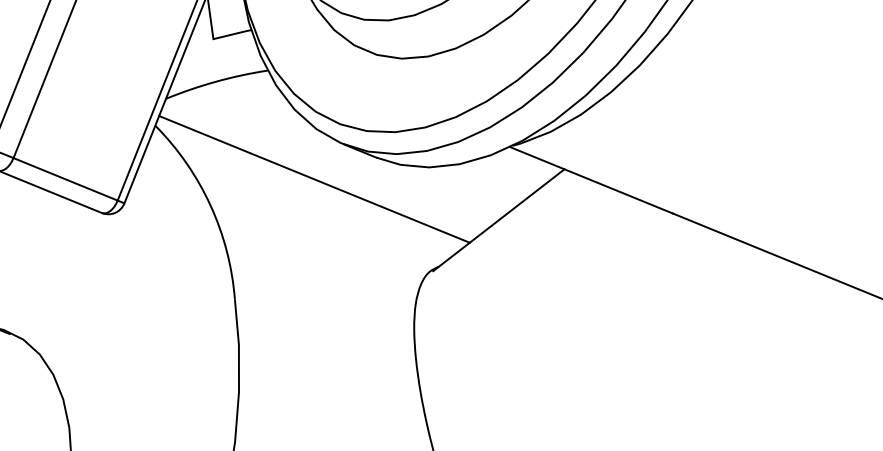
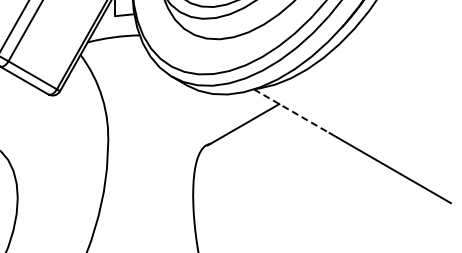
line: (314, 177) -> (155, 91), removed
line: (590, 180) -> (291, 111), solid -> dashed

